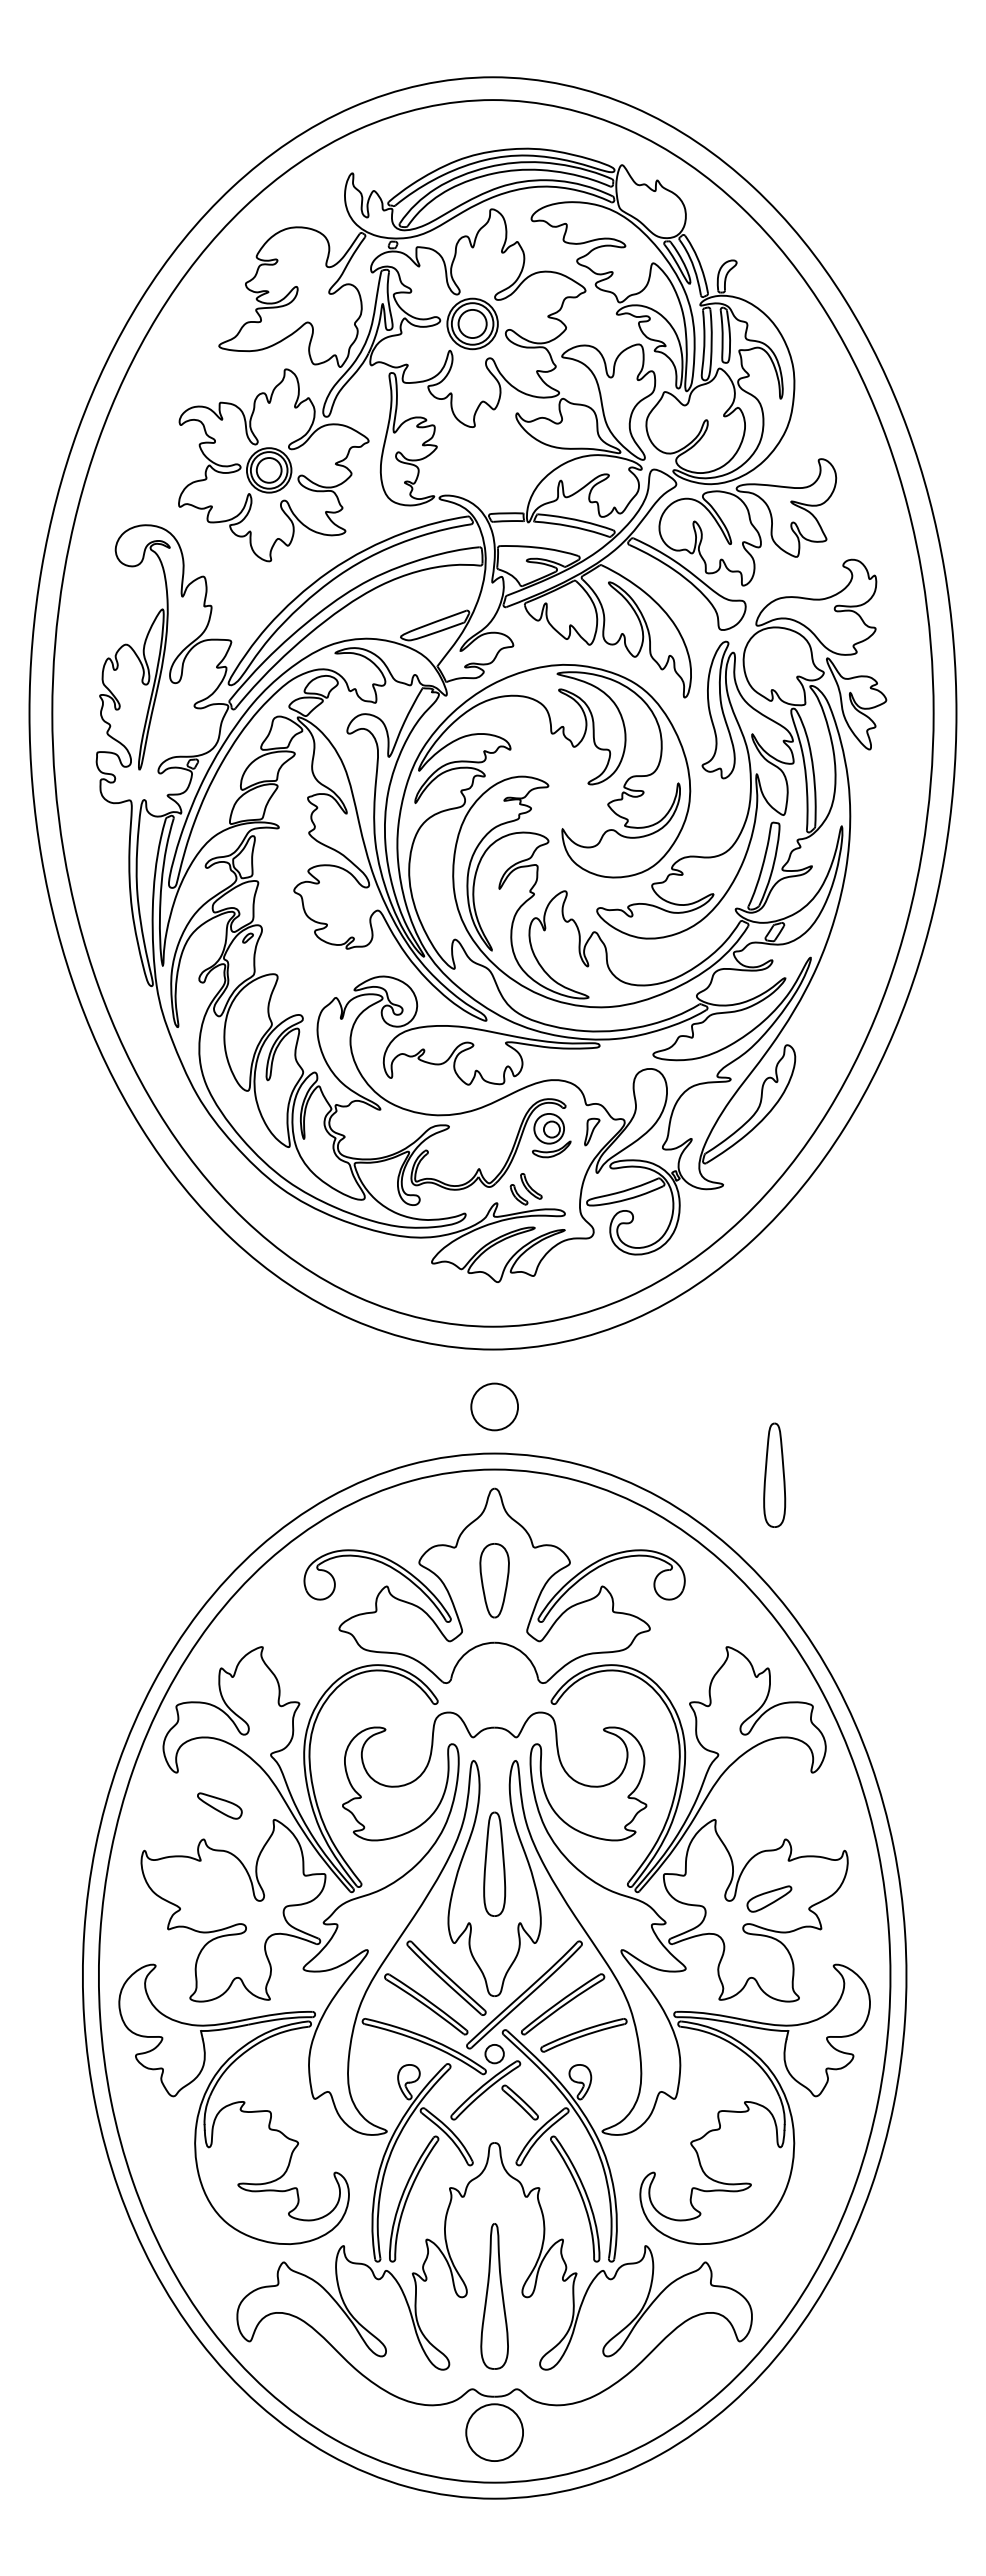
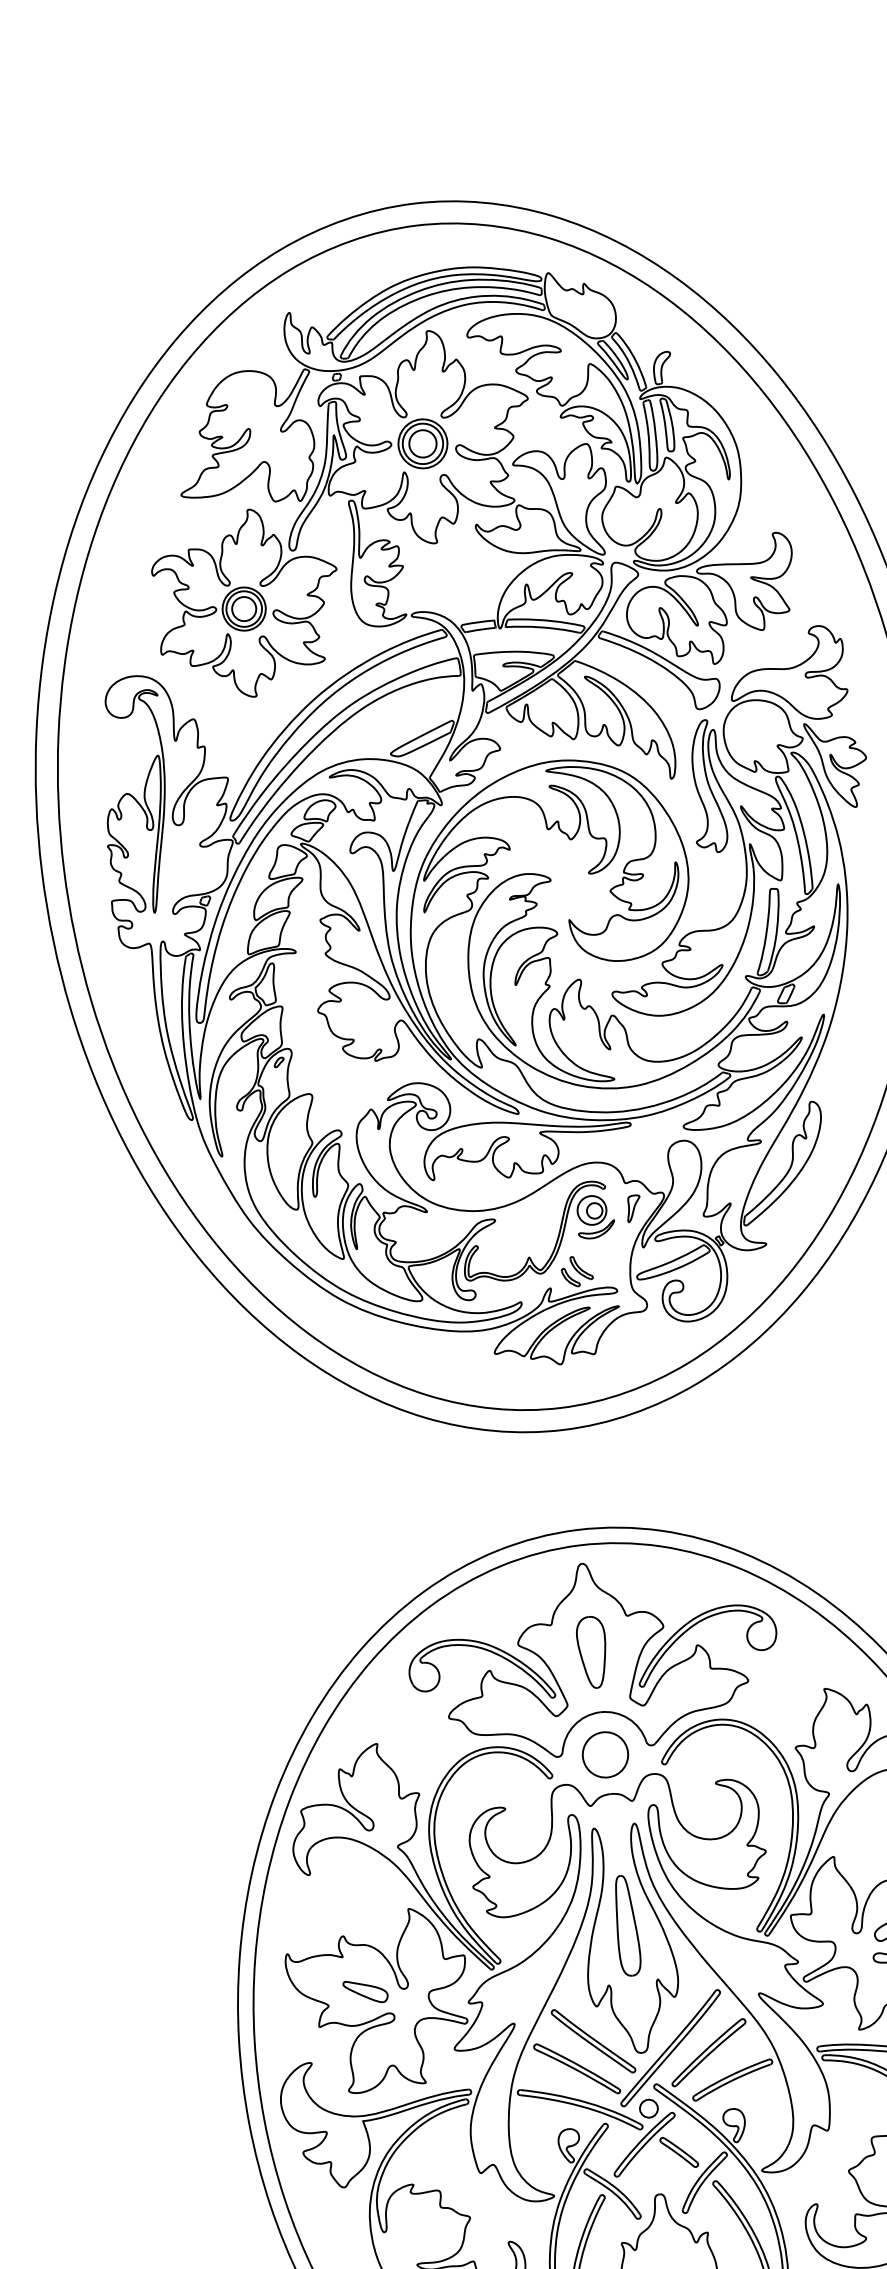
circle: (494, 1406) -> (605, 1754), moved
part: (774, 1474) -> (850, 1516), removed
part: (219, 1805) -> (365, 1991), moved

